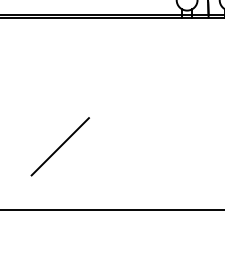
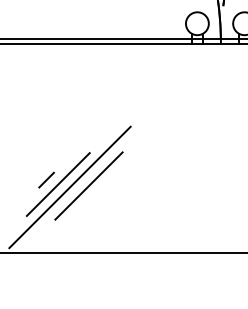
line: (49, 142) -> (46, 179), added
line: (87, 147) -> (88, 185), added
line: (70, 149) -> (69, 187), added

